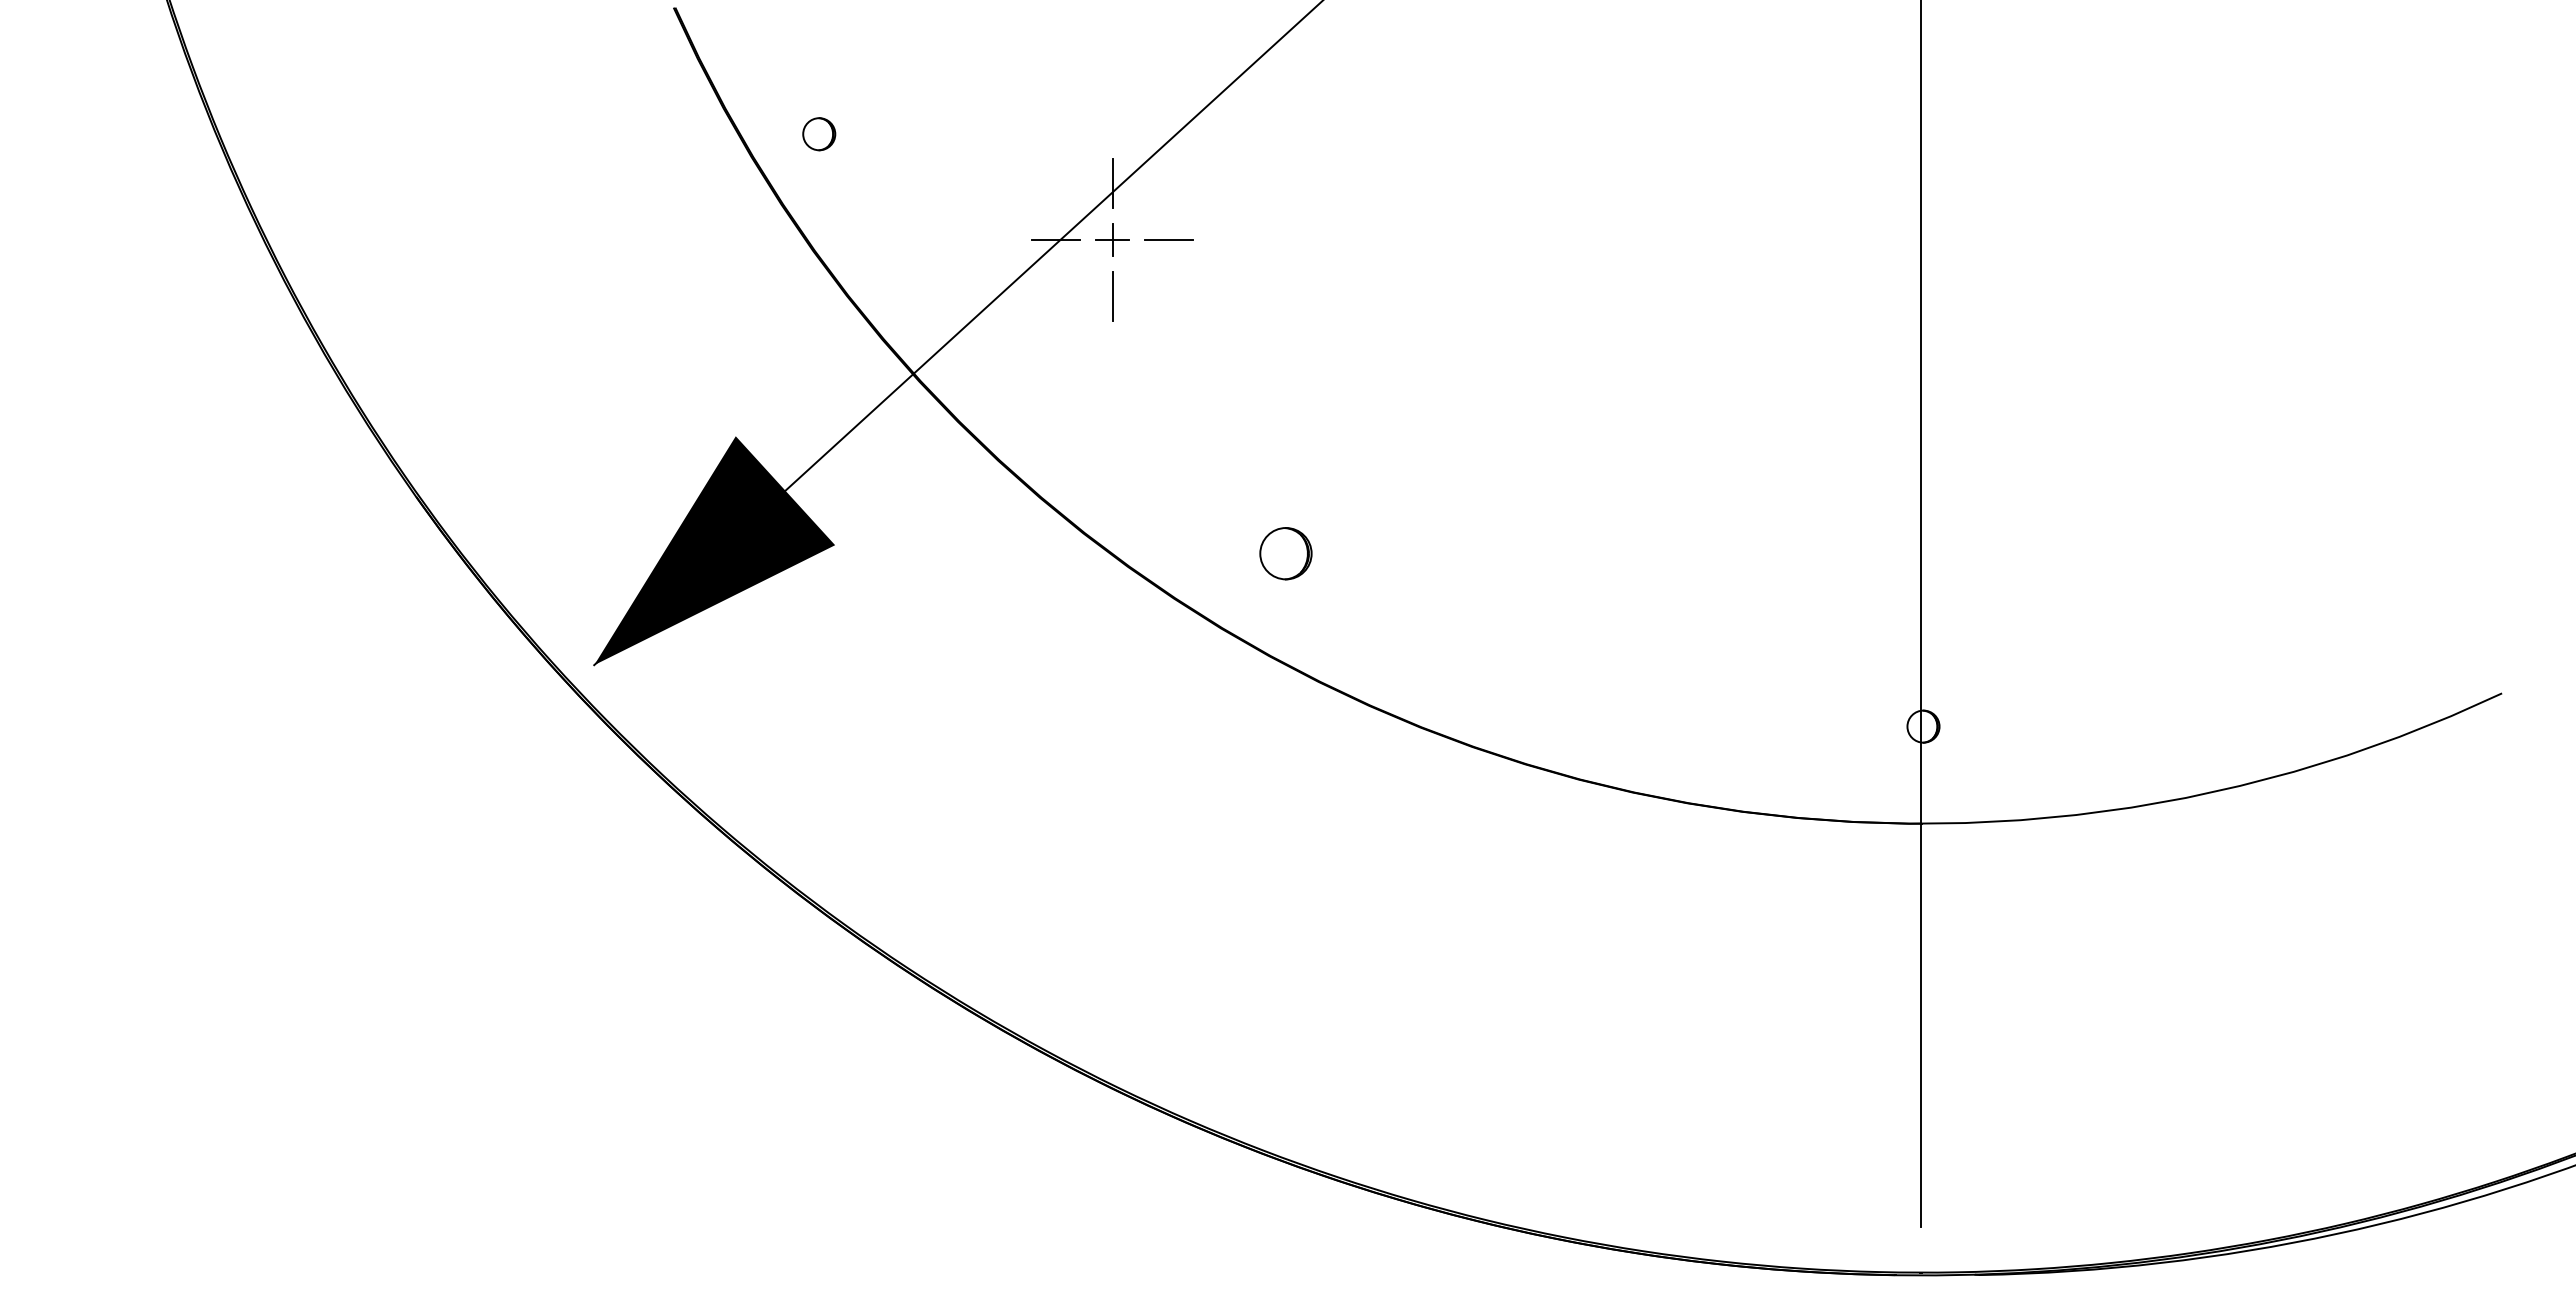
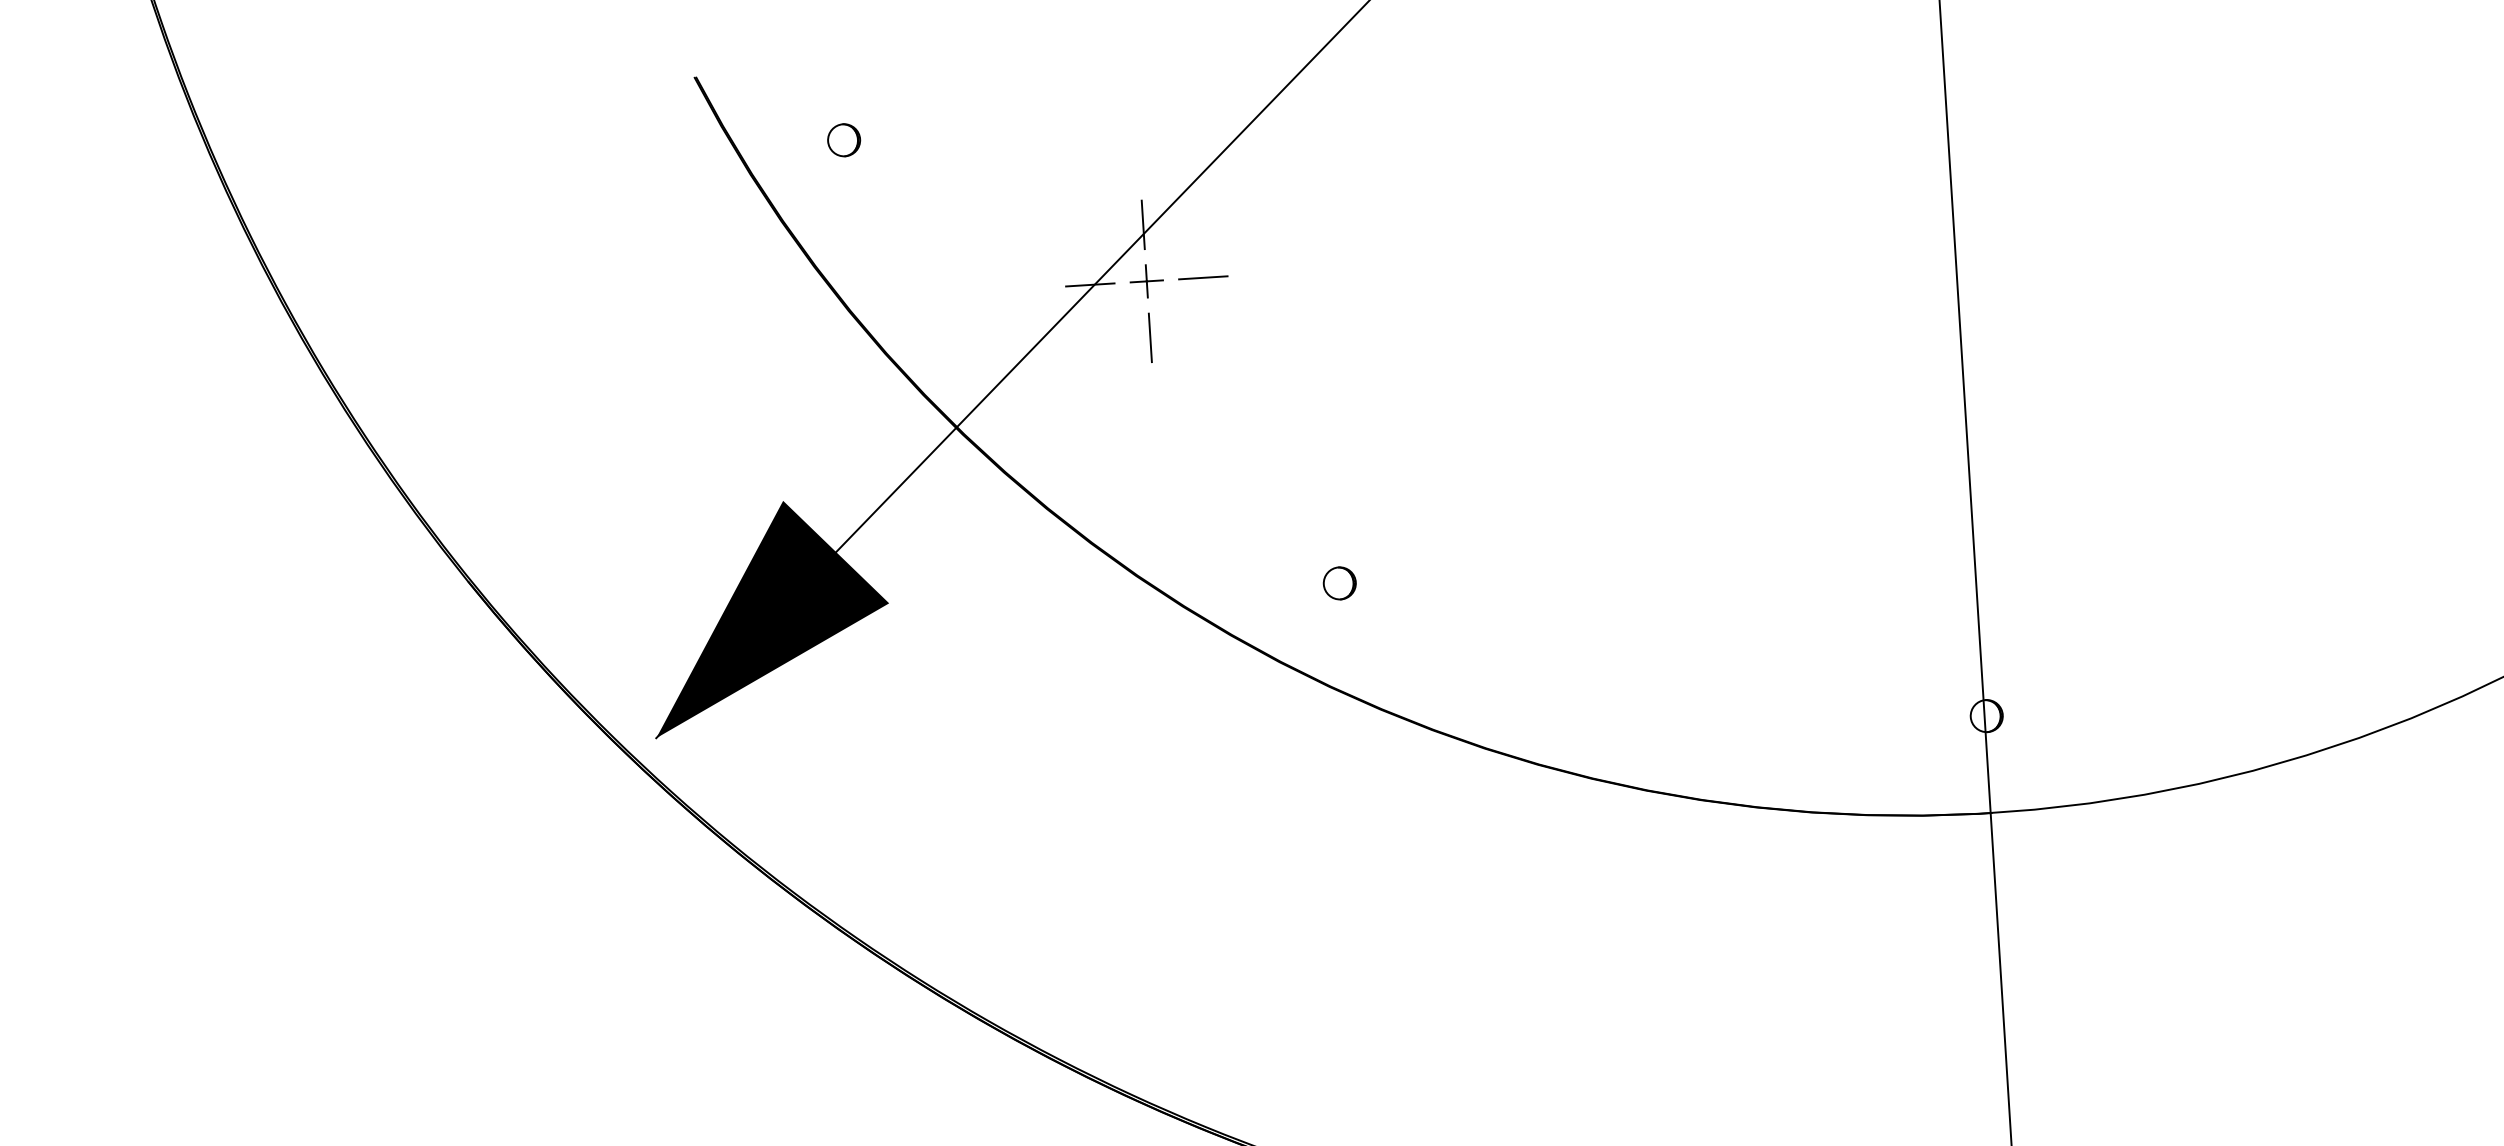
part: (819, 134) -> (844, 140), moved
part: (1286, 553) -> (1340, 583), size x0.62

